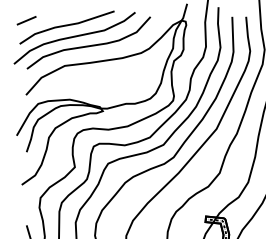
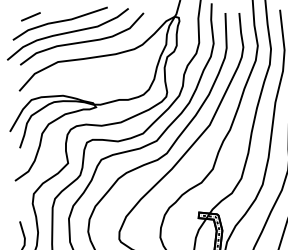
line: (26, 20) -> (30, 16), moved

